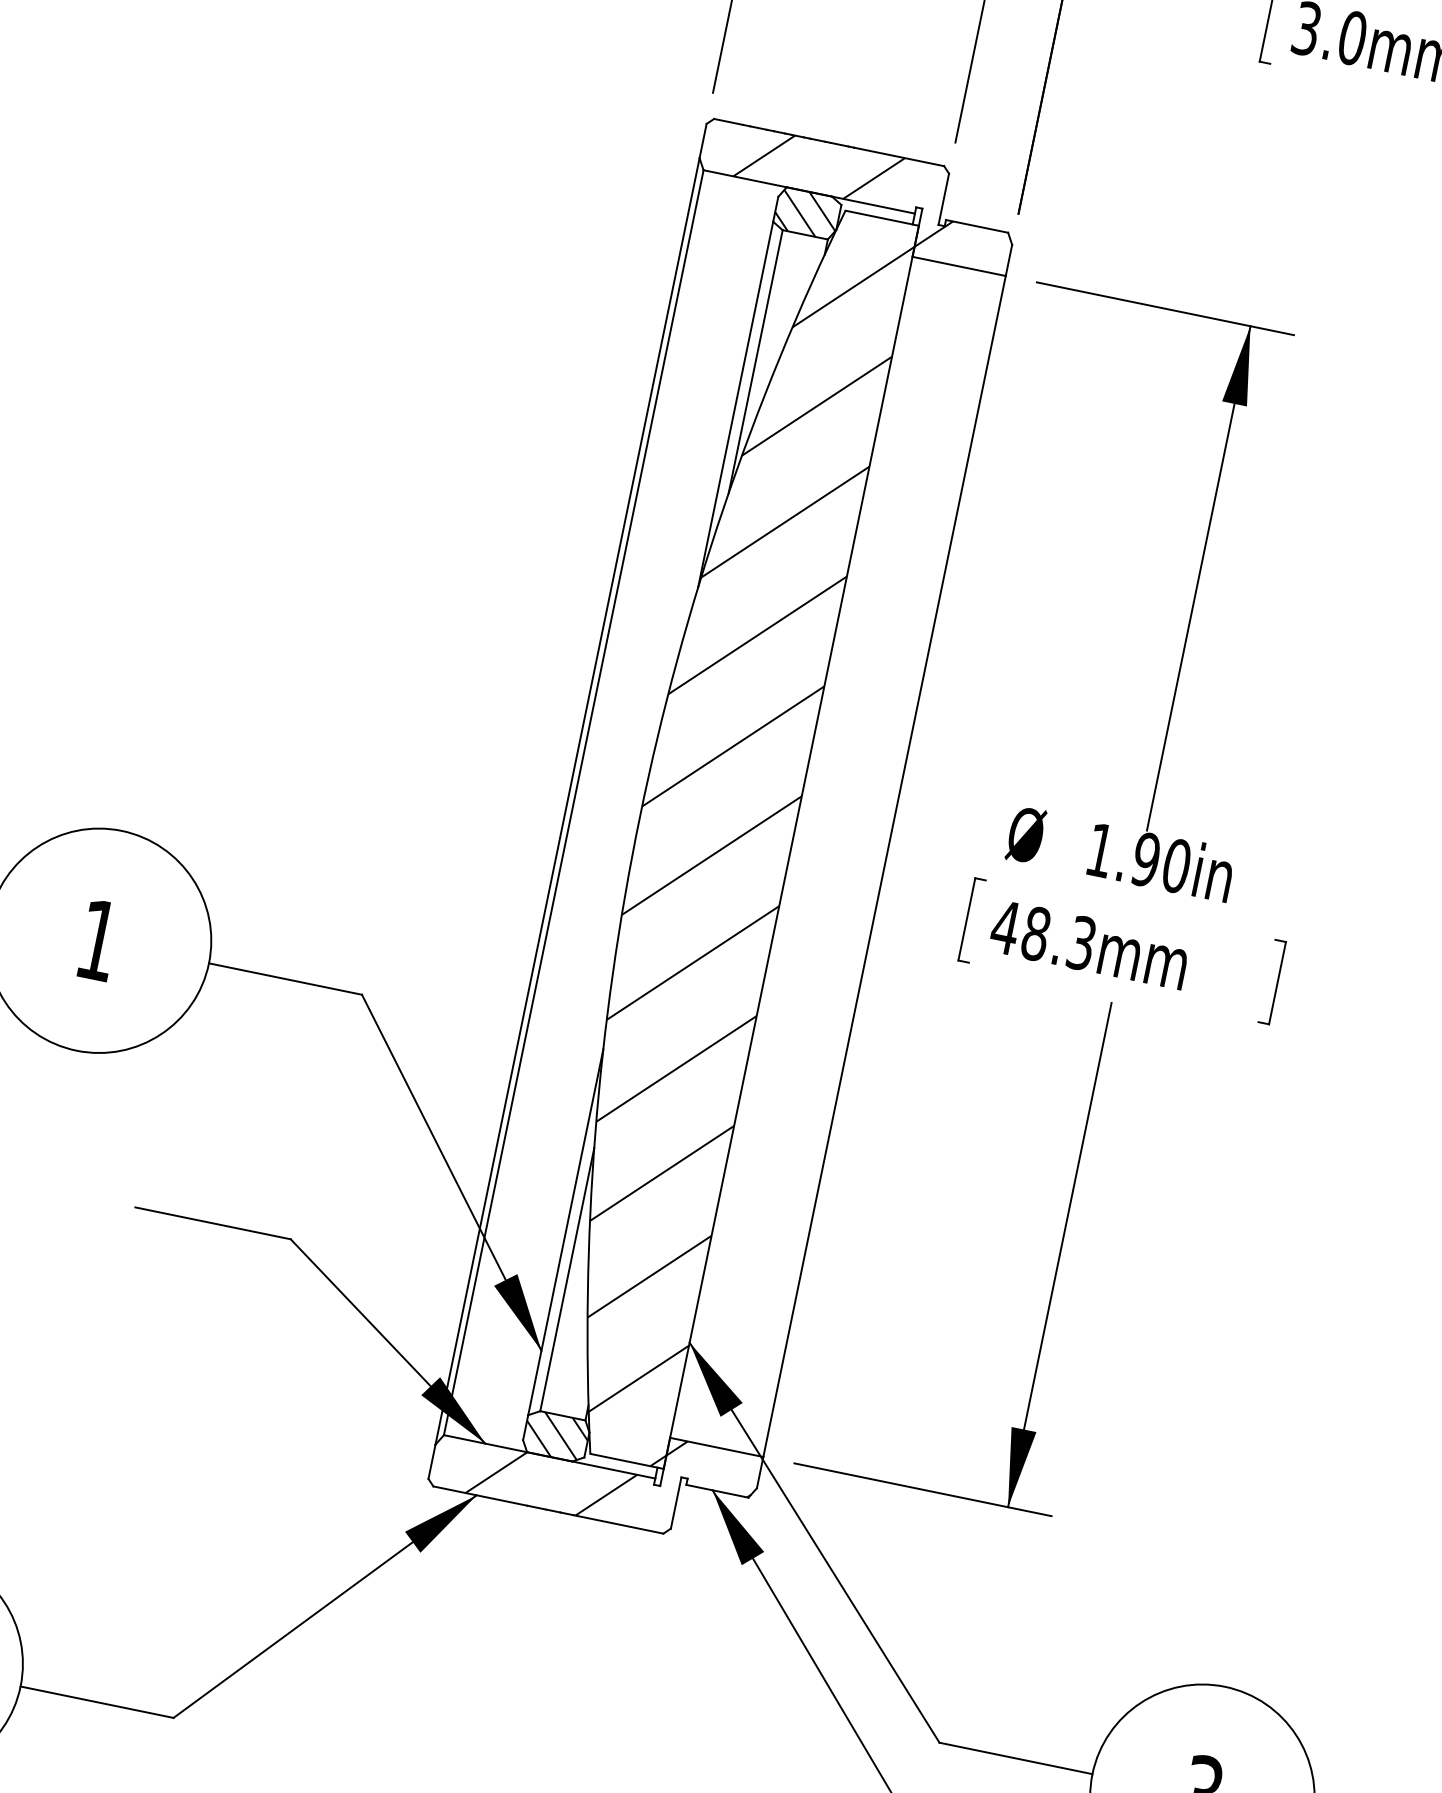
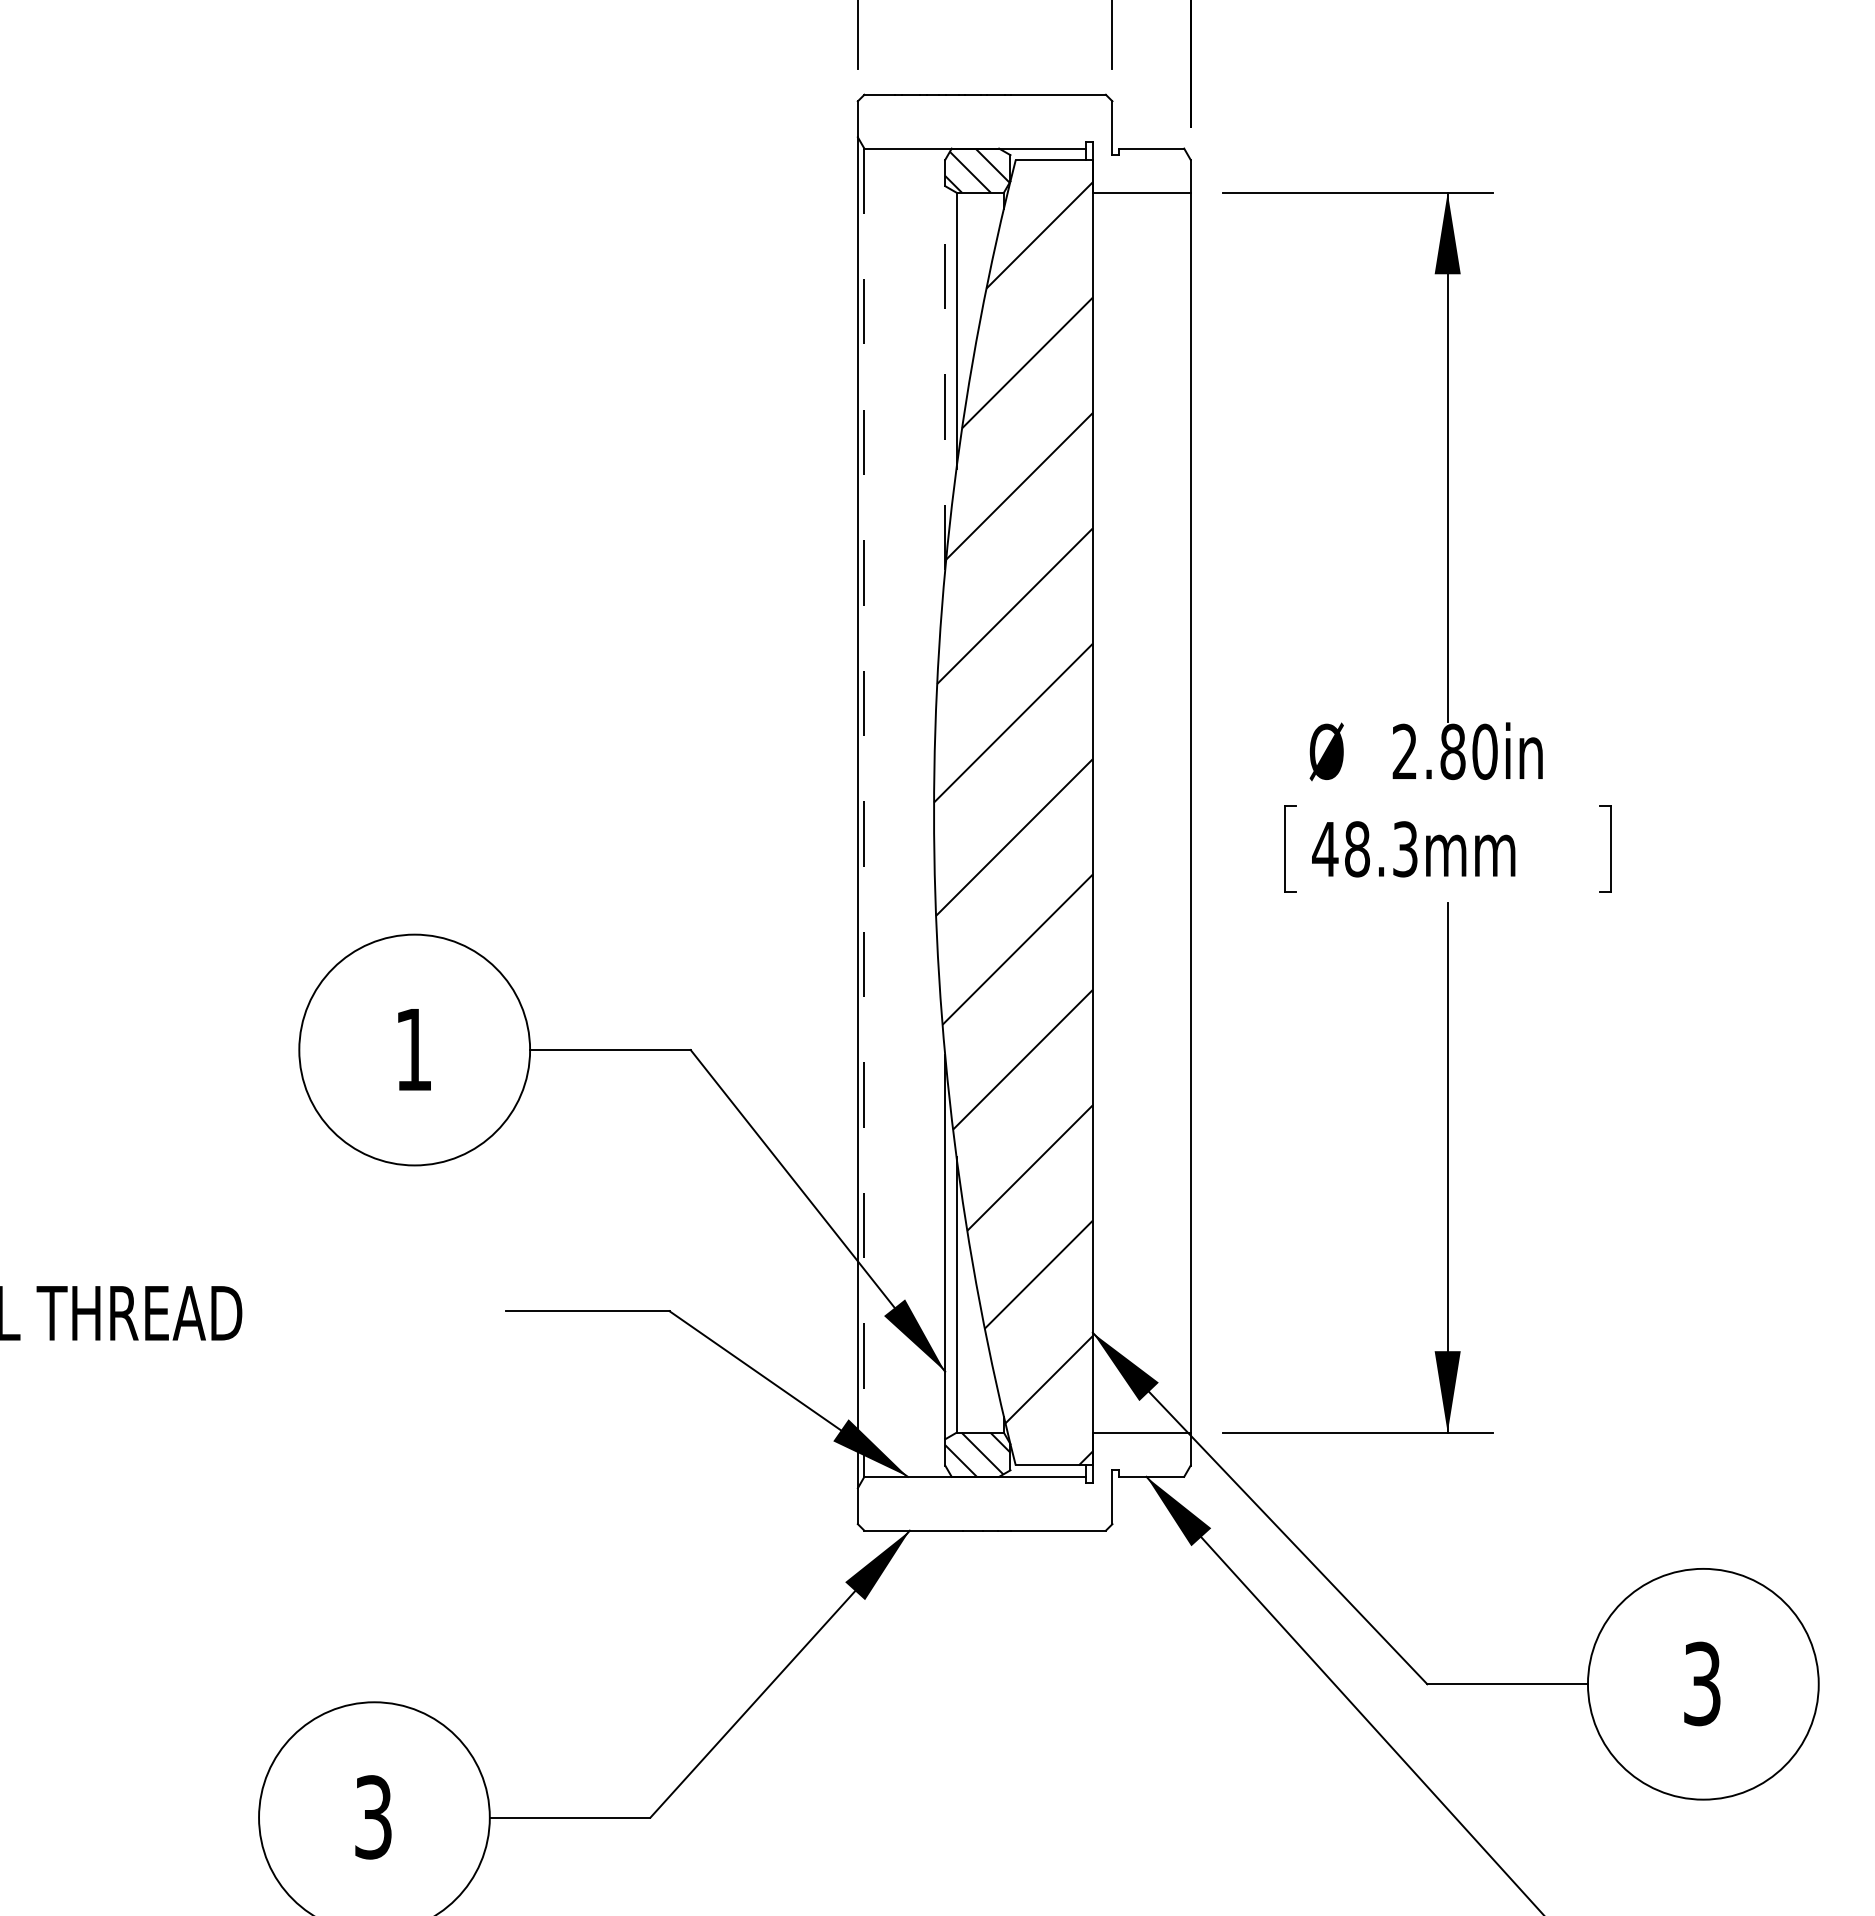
hatch: (844, 189) -> (1010, 138), removed
line: (736, 404) -> (945, 377), solid -> dashed
line: (573, 803) -> (864, 813), solid -> dashed
text: (1122, 854) -> (1428, 751), 1.90in -> 2.80in
hatch: (612, 1474) -> (1042, 1481), removed

